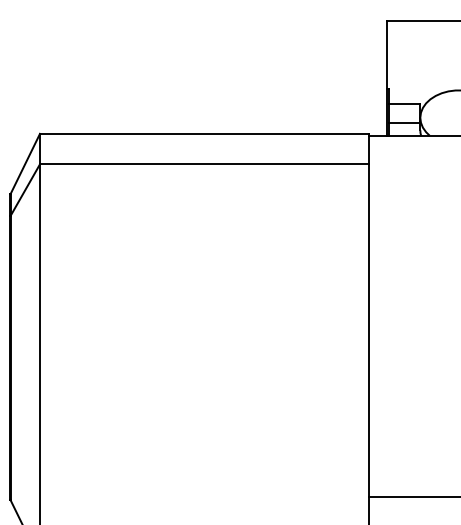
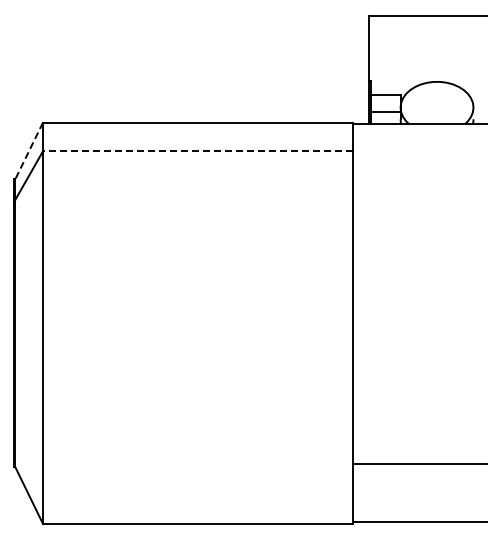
line: (25, 164) -> (29, 151), solid -> dashed
line: (204, 164) -> (197, 151), solid -> dashed

